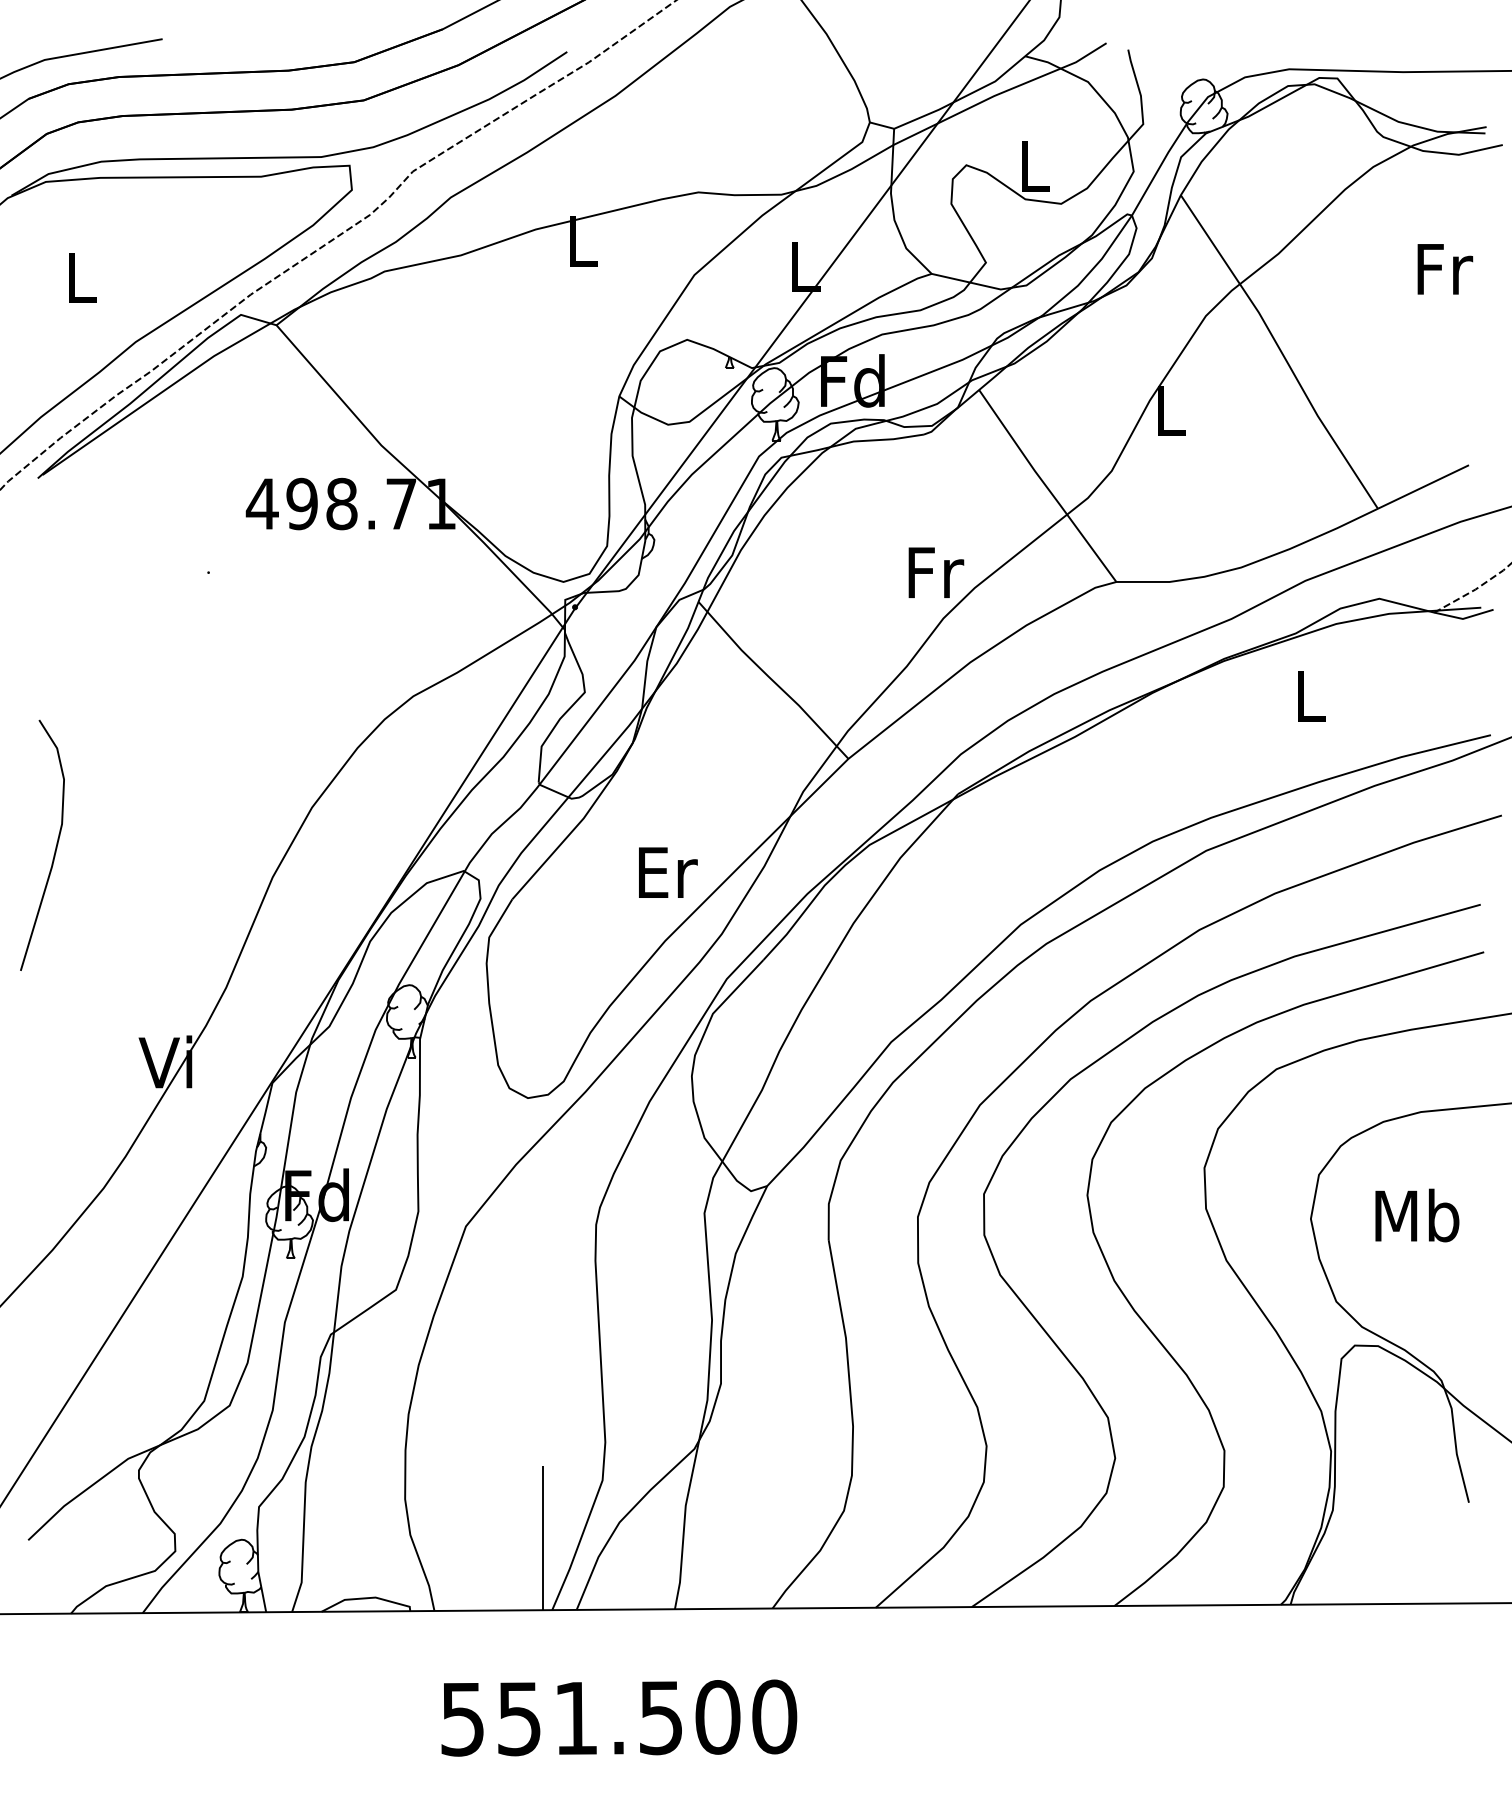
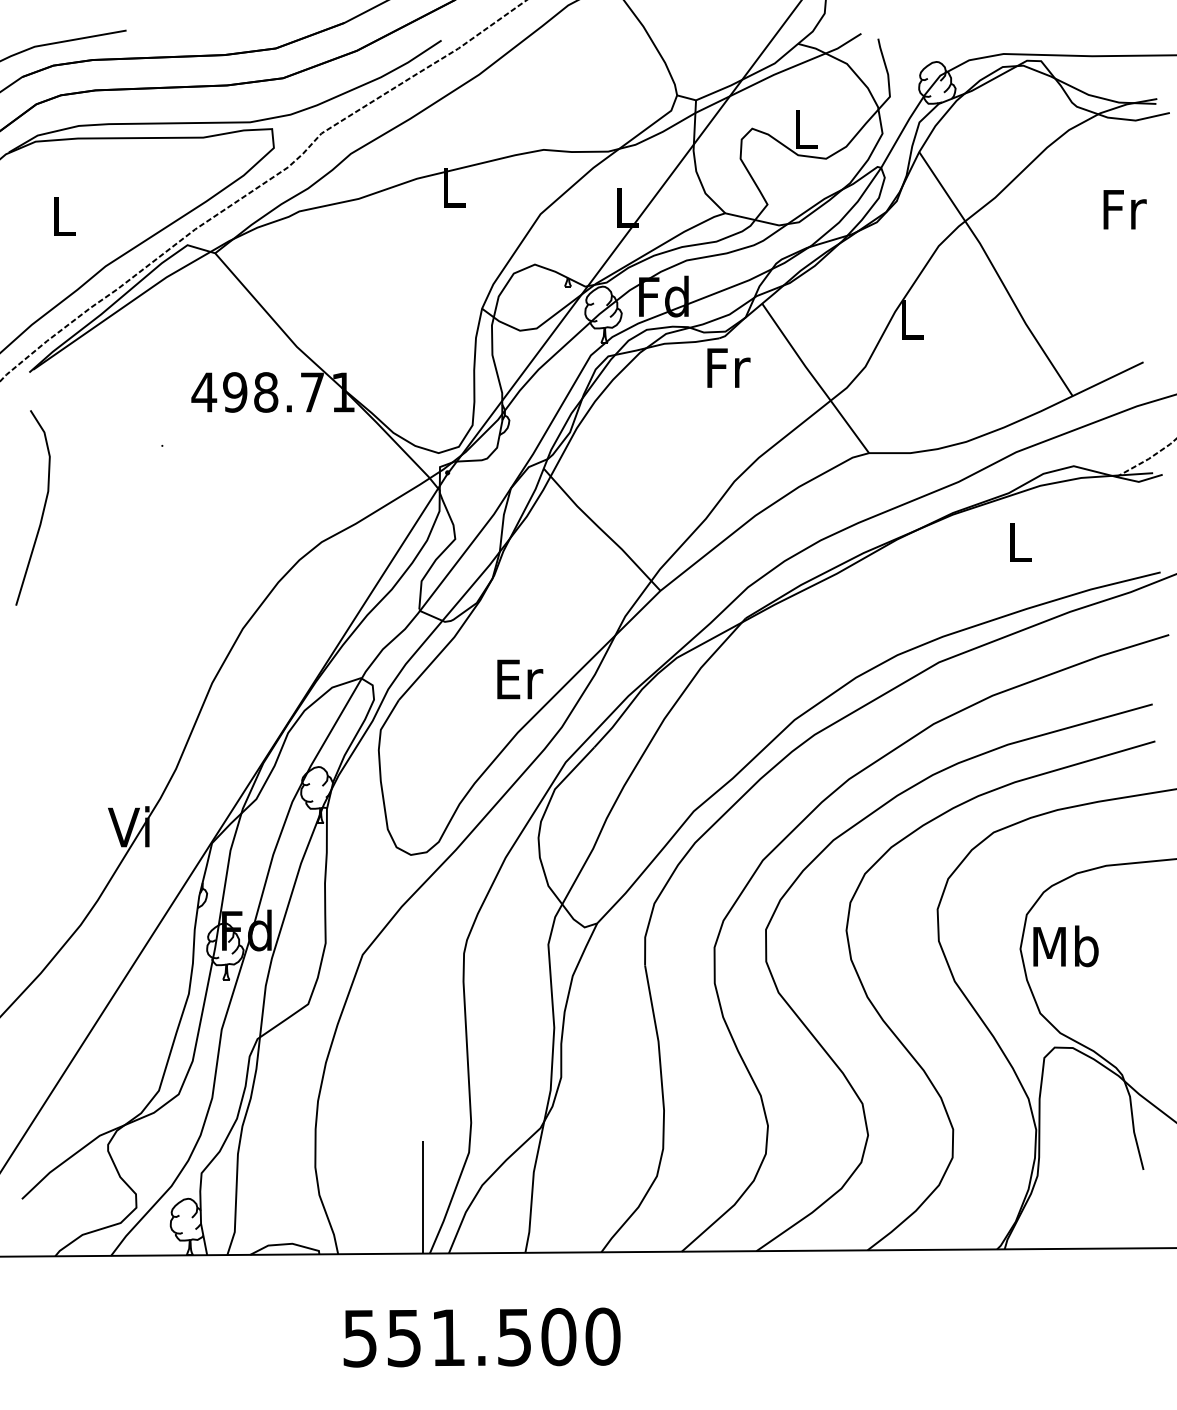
text: (936, 572) -> (729, 367), moved
curve: (55, 846) -> (43, 508), moved
text: (1417, 1215) -> (1066, 946), moved

